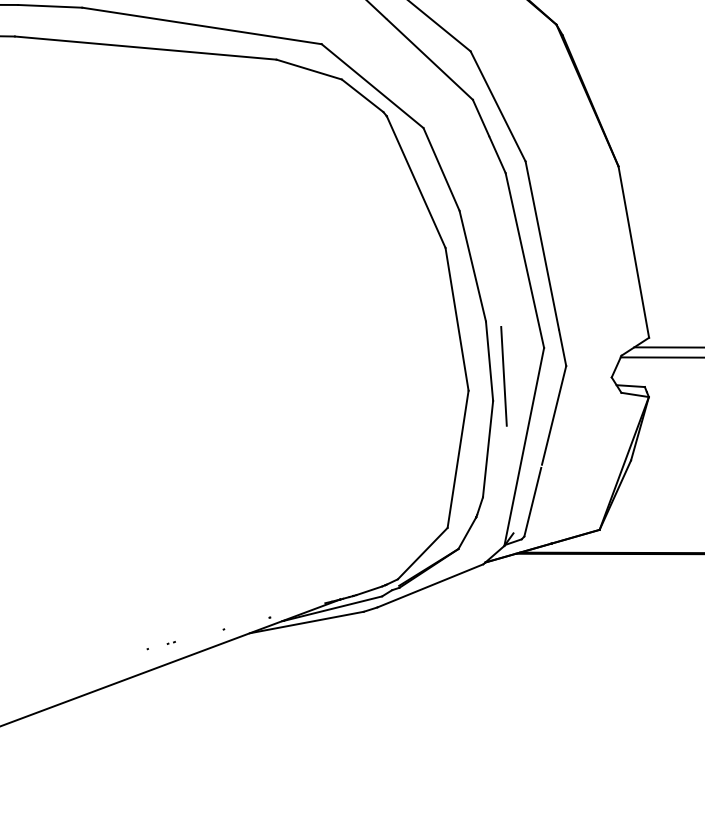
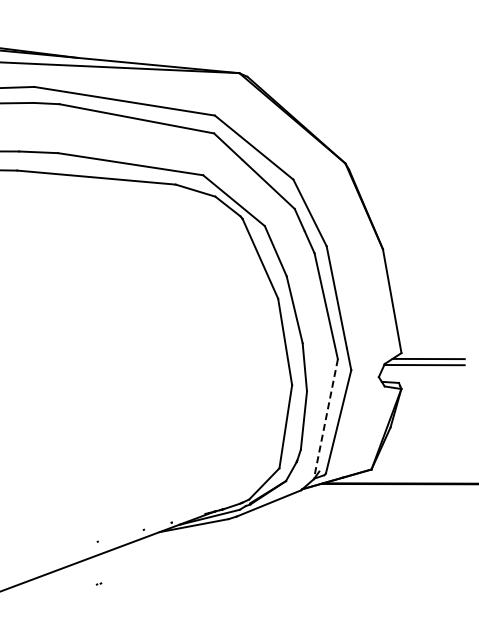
line: (503, 376) -> (313, 376), removed
line: (523, 447) -> (325, 419), solid -> dashed
part: (170, 642) -> (98, 583), moved

